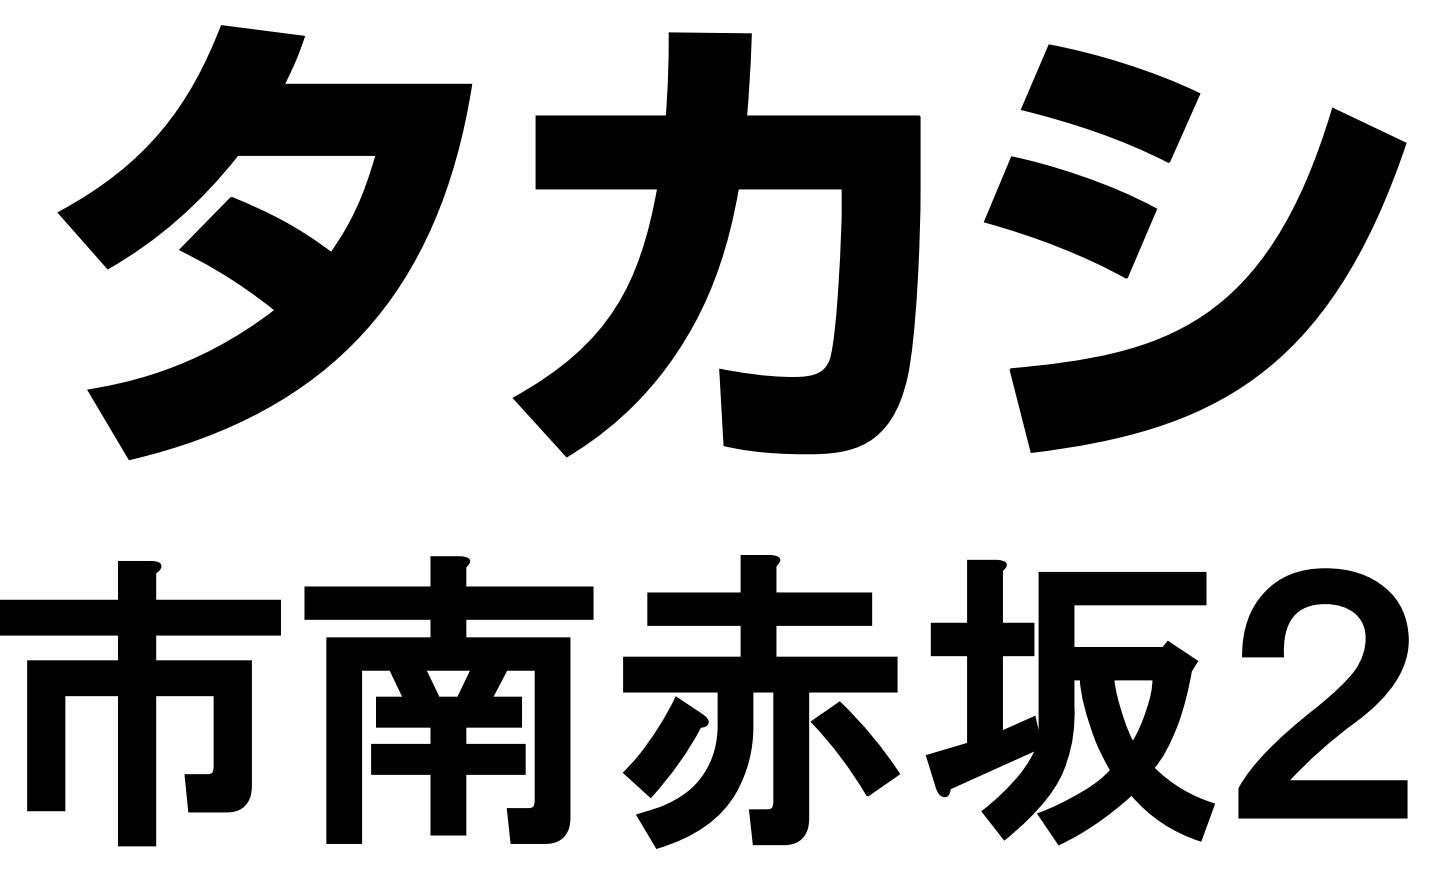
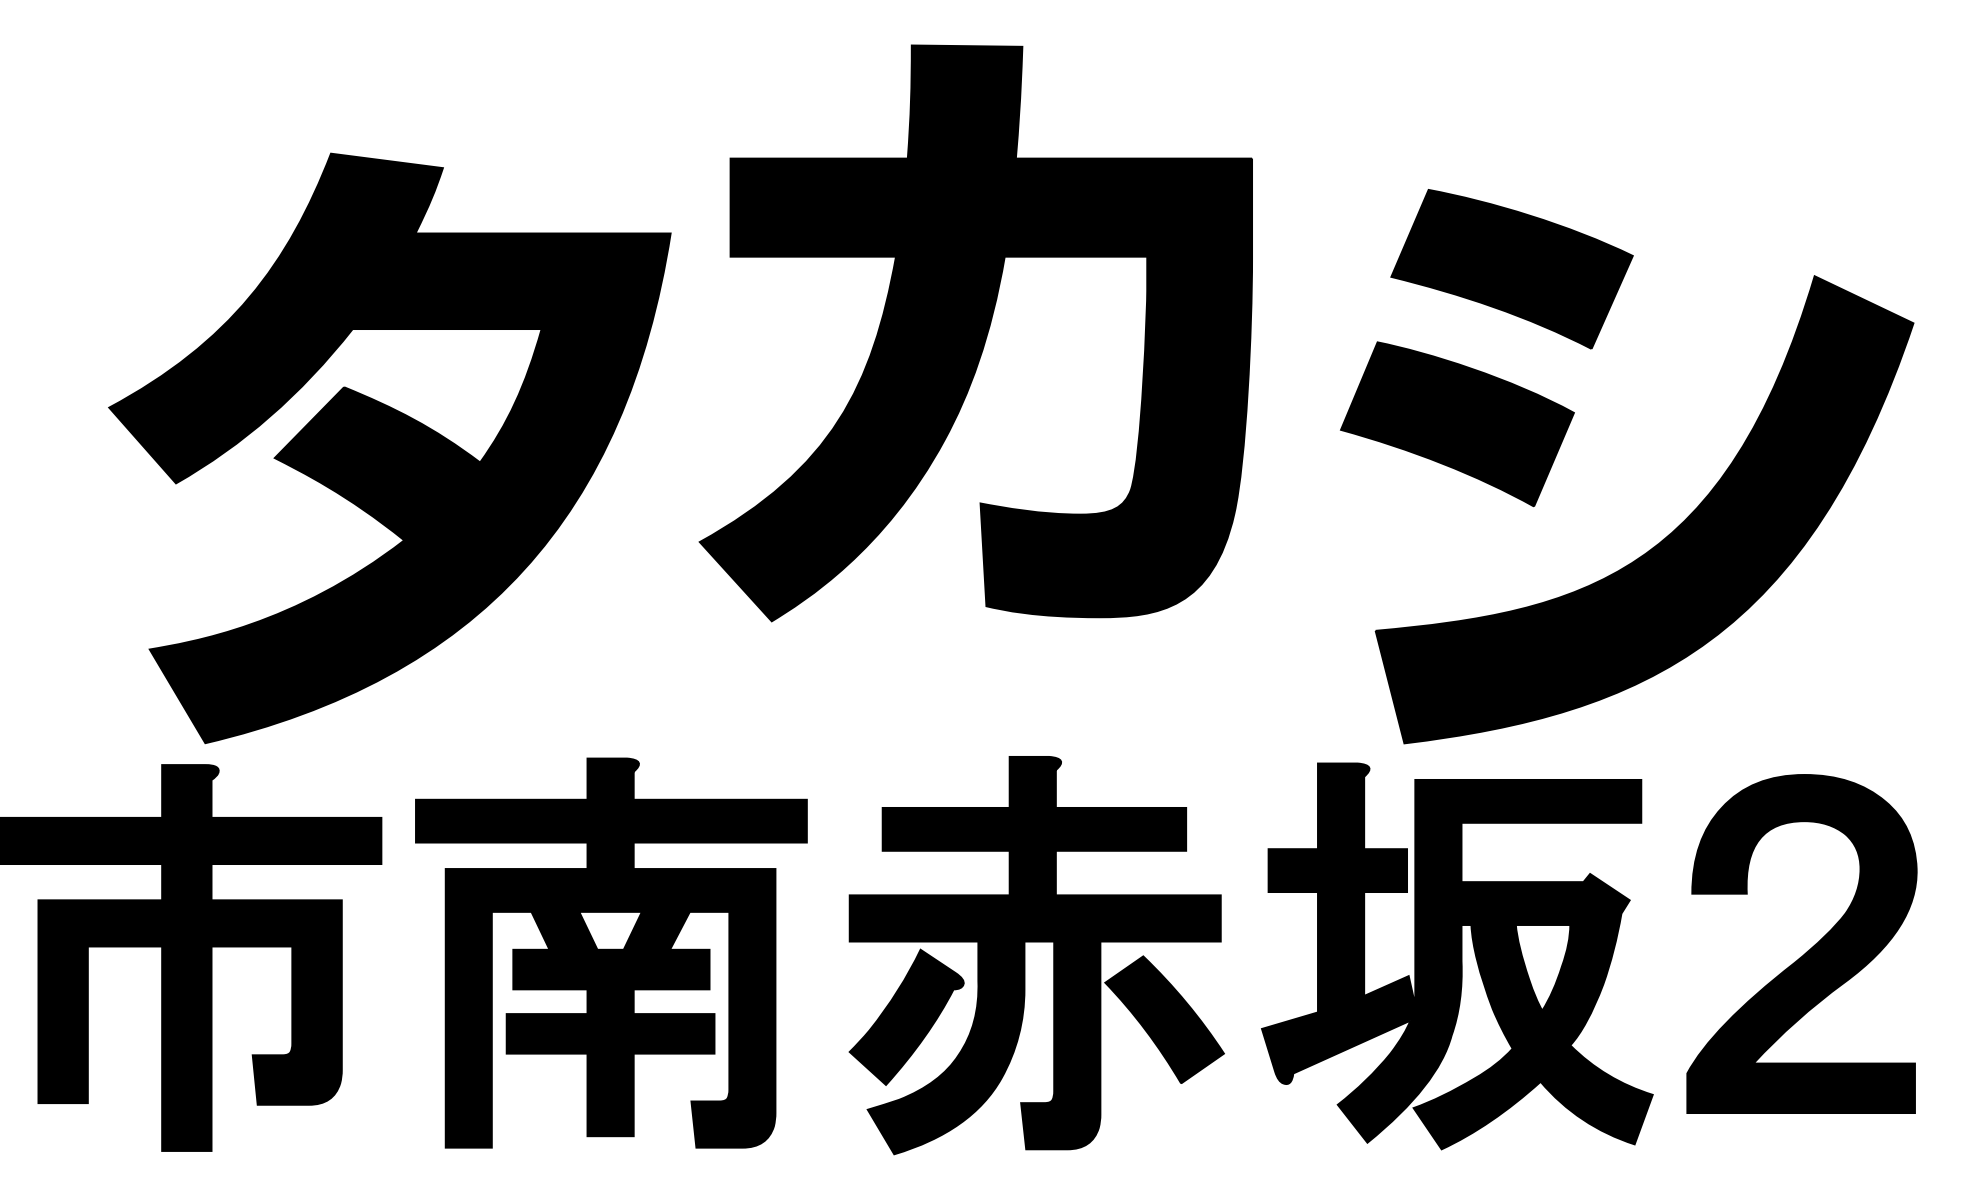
part: (1148, 229) -> (1563, 440), moved
part: (264, 242) -> (389, 448), moved

